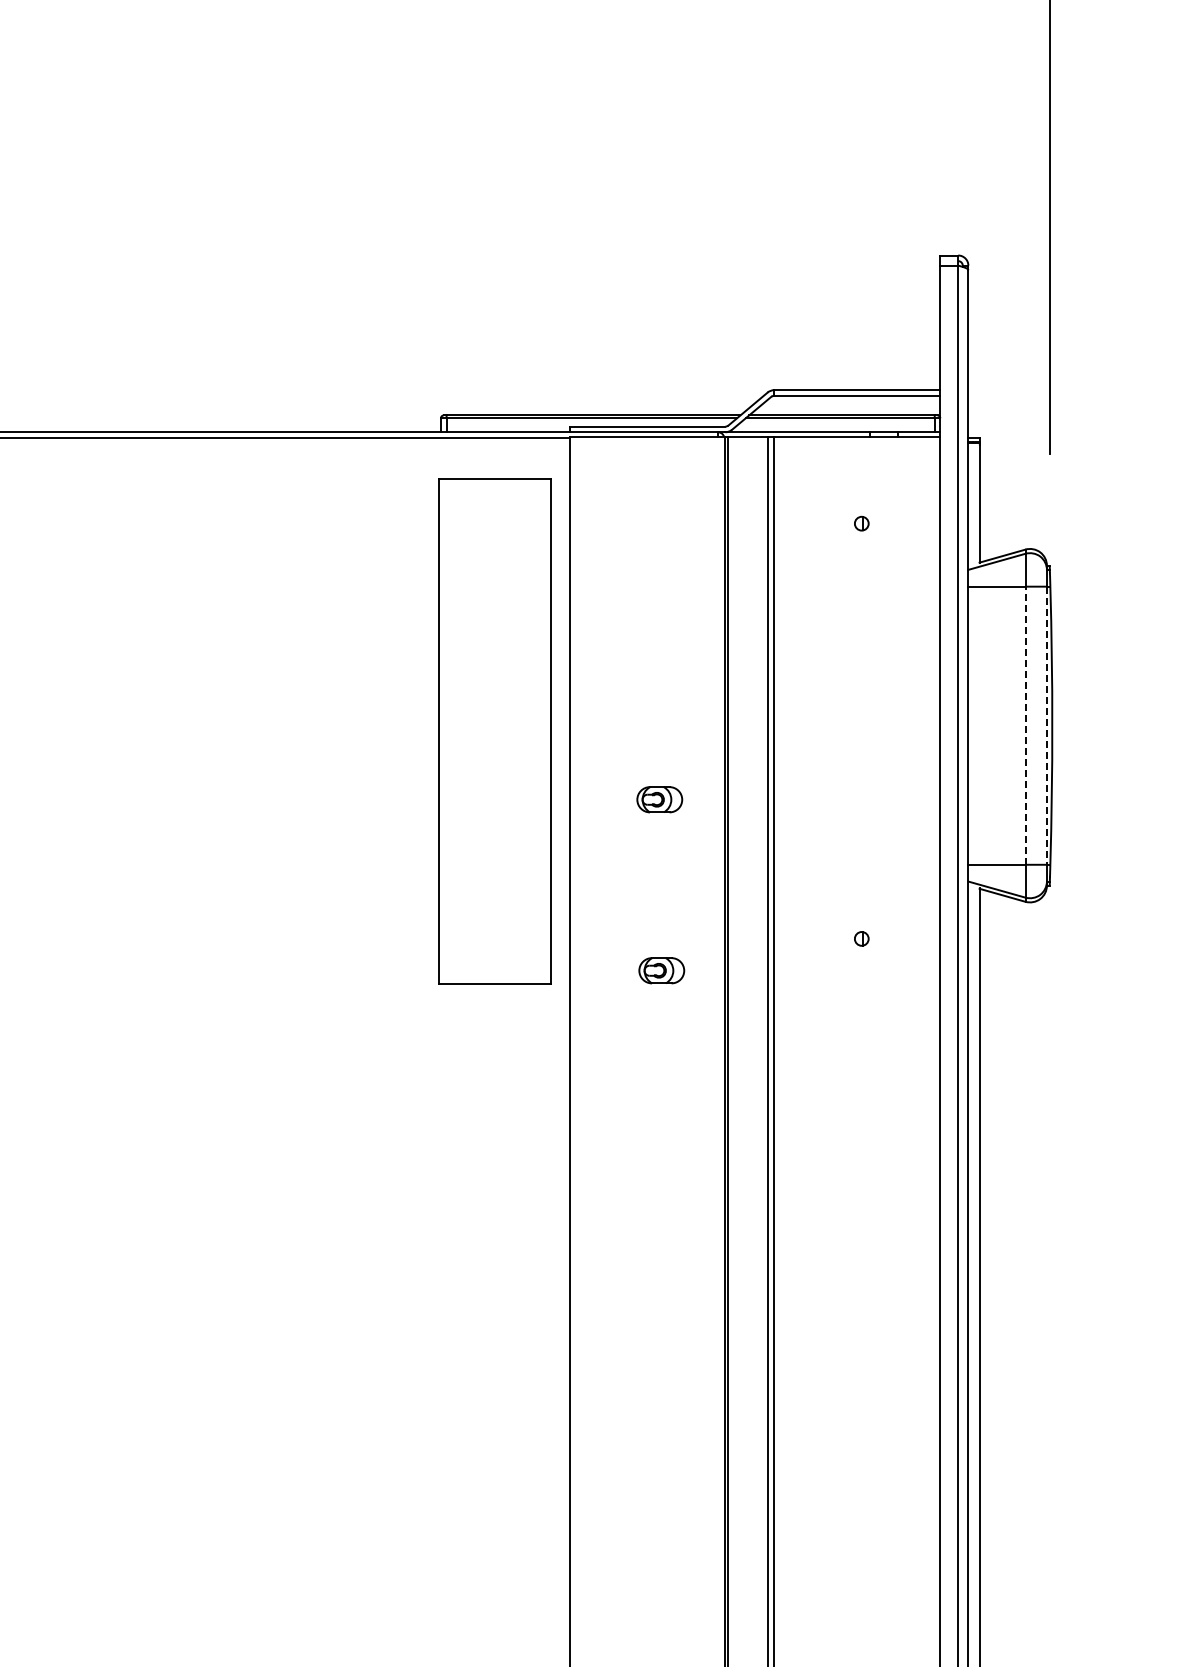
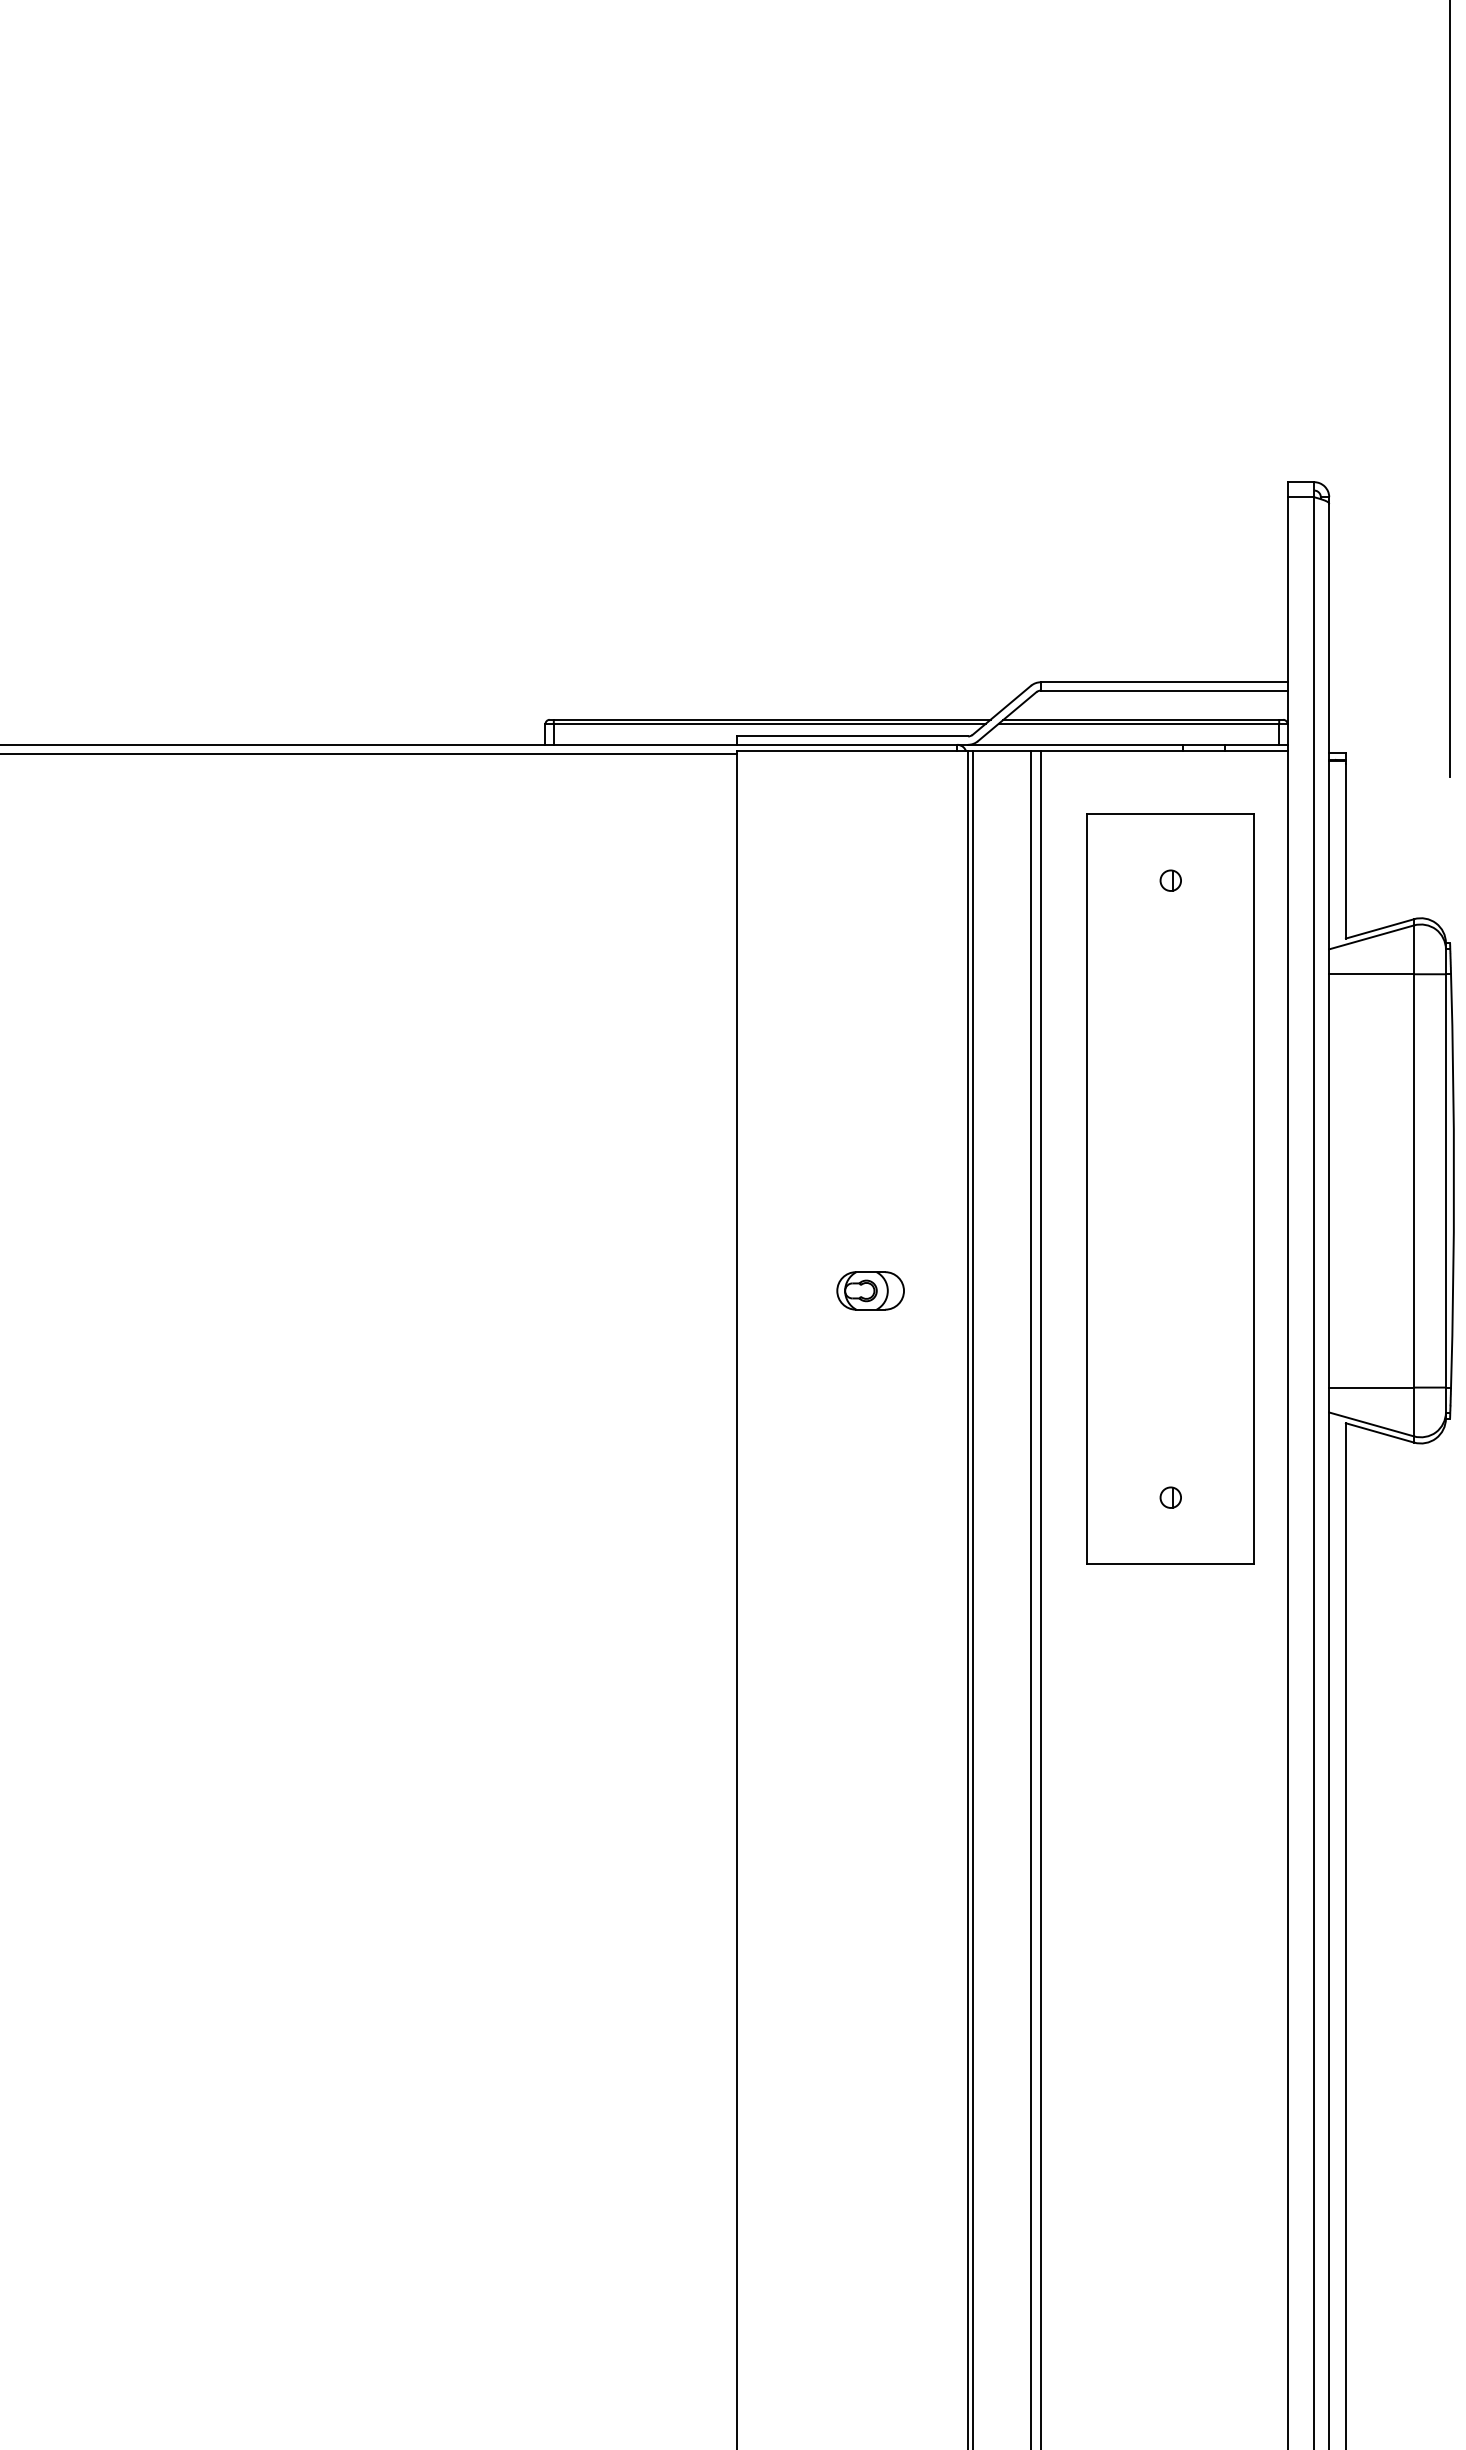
line: (1025, 725) -> (1414, 1180), dashed -> solid
line: (1046, 726) -> (1445, 1182), dashed -> solid
part: (494, 731) -> (1170, 1189), moved
part: (661, 970) -> (873, 1544), removed

